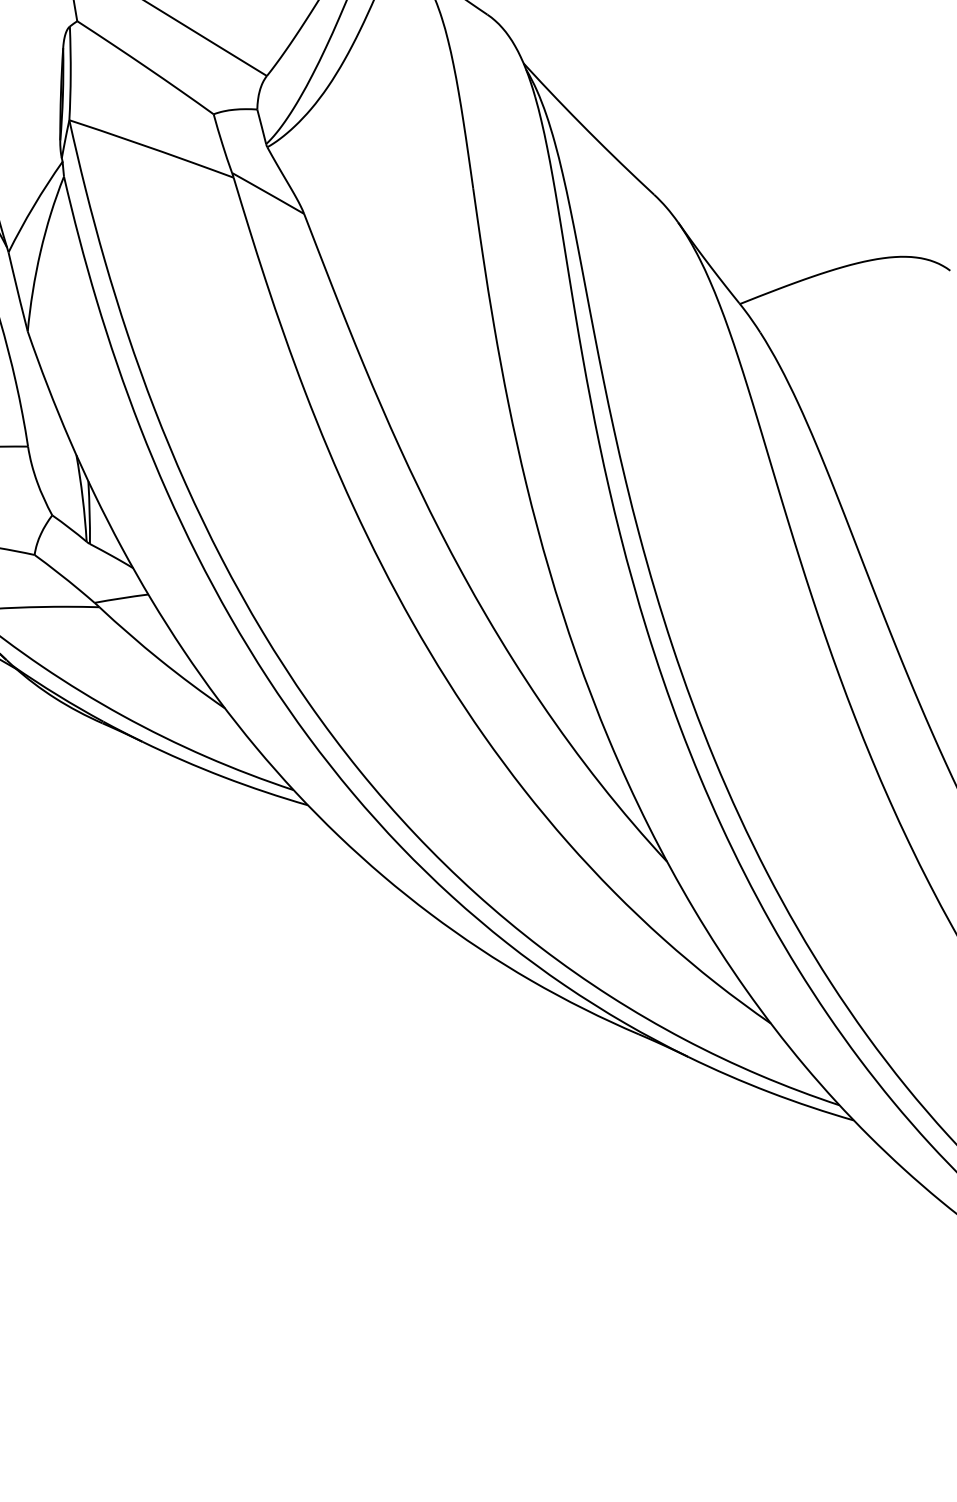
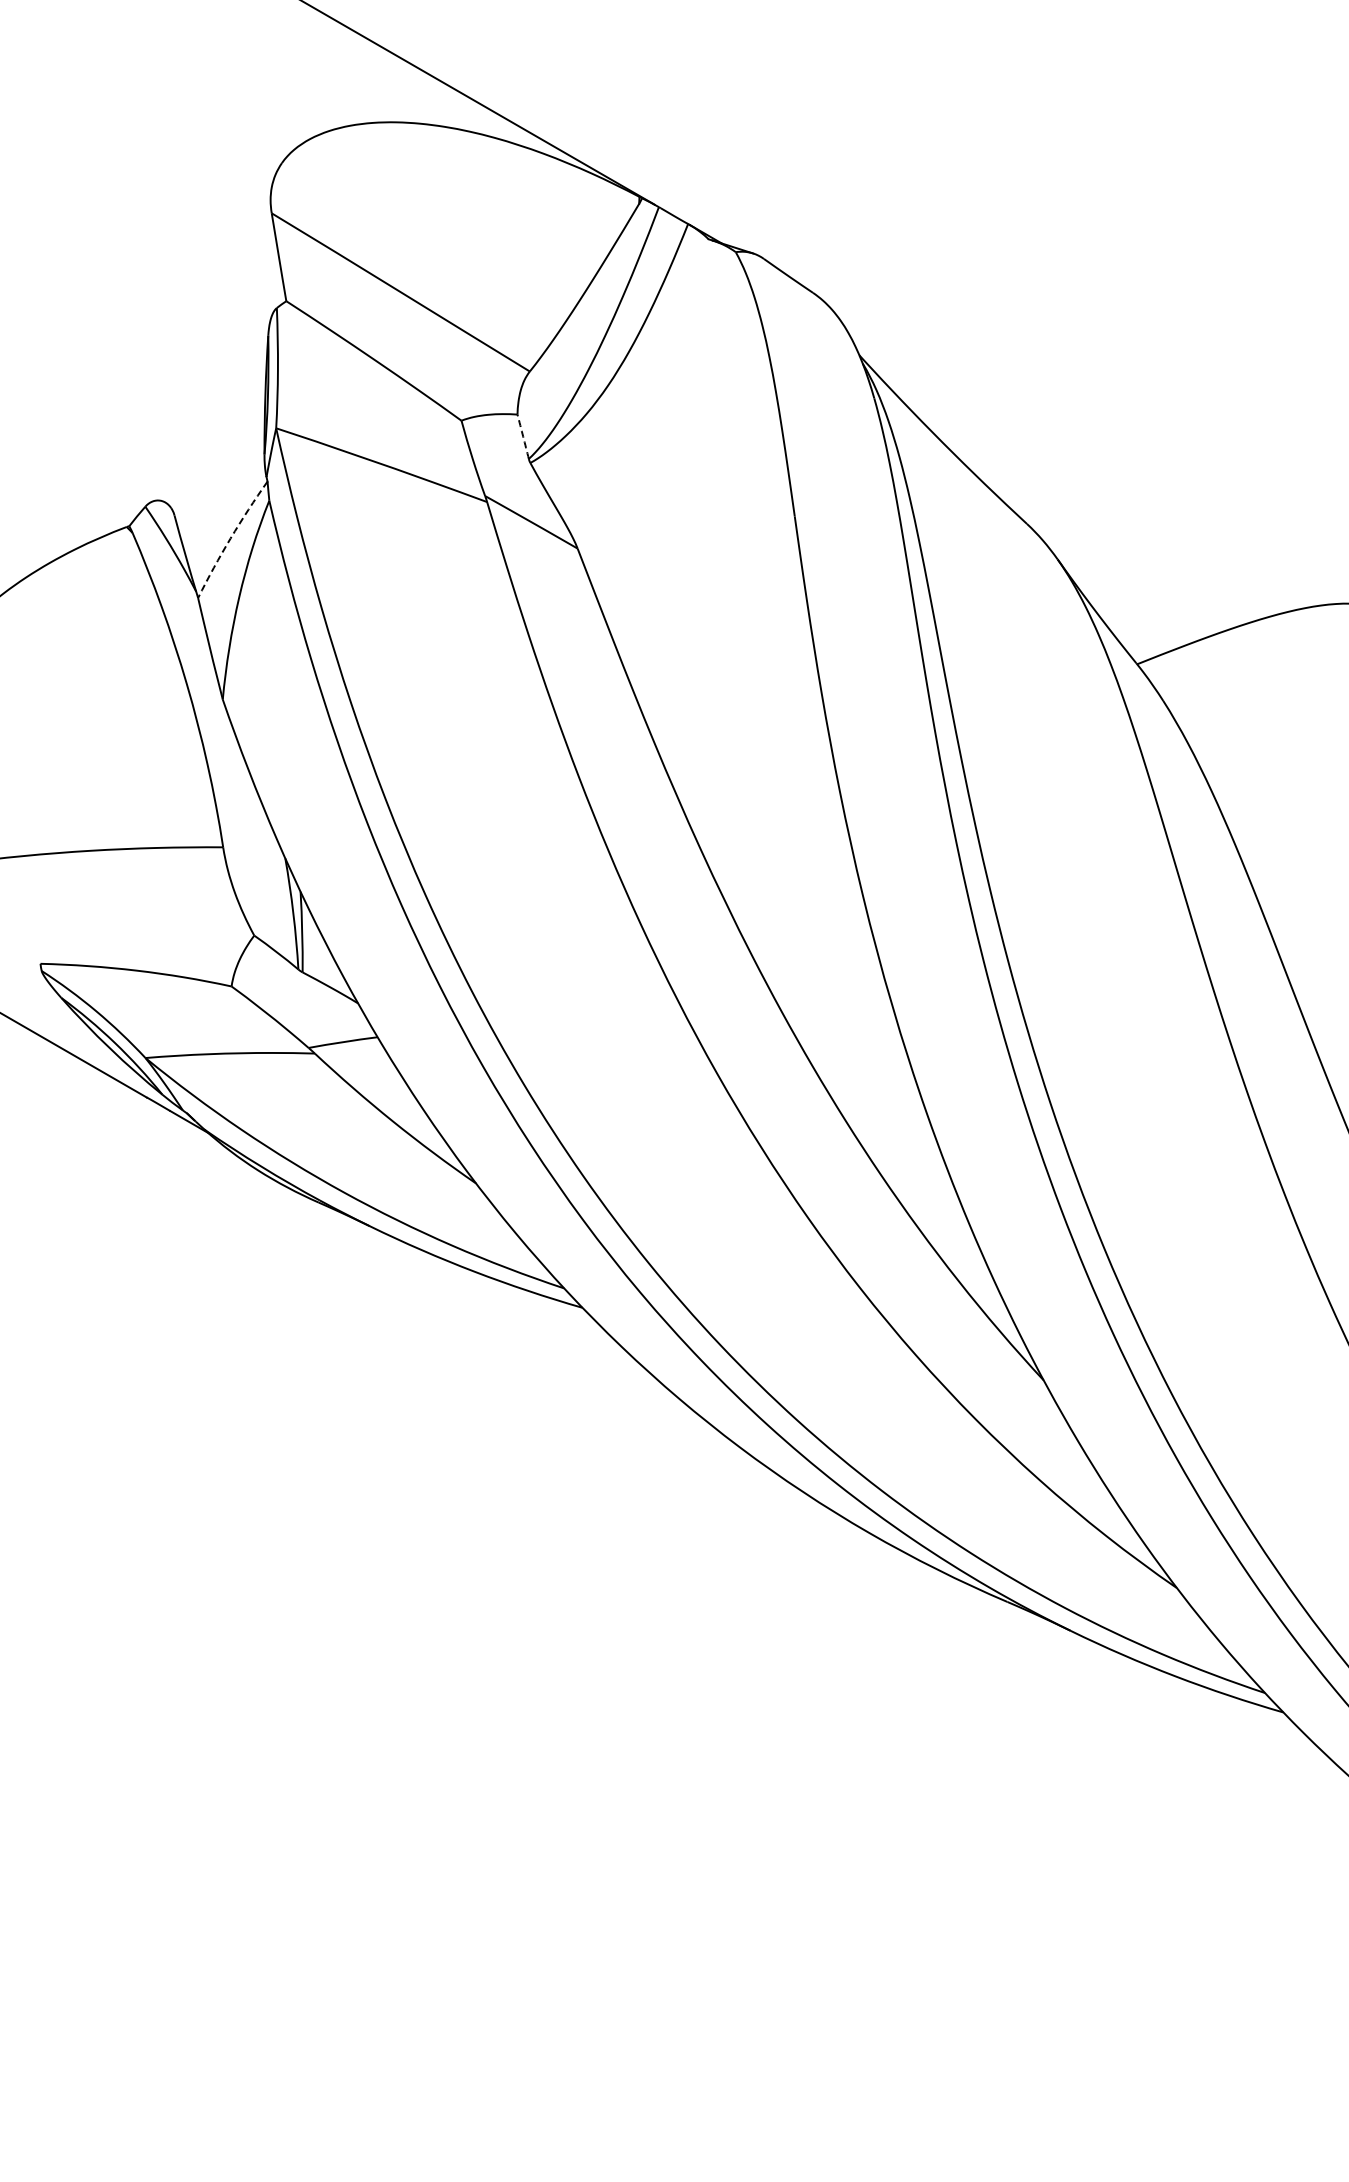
arc: (261, 126) -> (523, 436), solid -> dashed
arc: (33, 206) -> (230, 538), solid -> dashed

